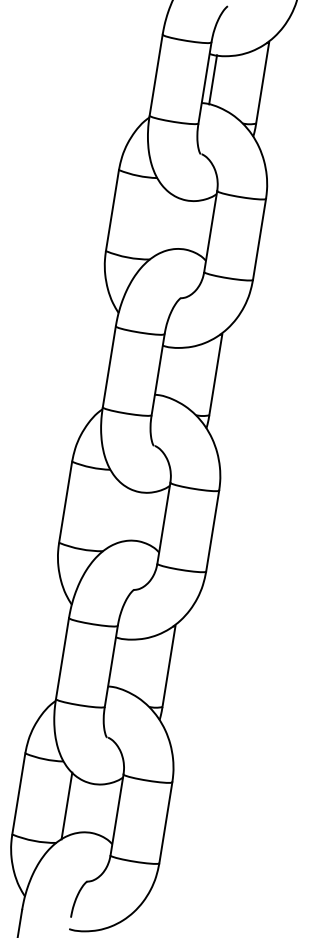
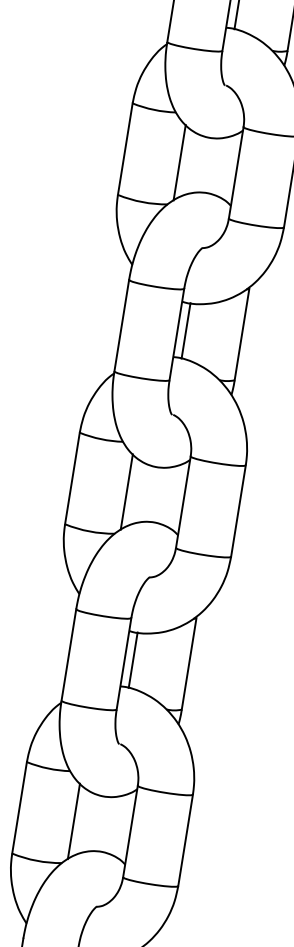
line: (160, 222) -> (179, 162), added
line: (166, 371) -> (186, 330), added
line: (113, 513) -> (126, 491), added
line: (119, 662) -> (133, 659), added

